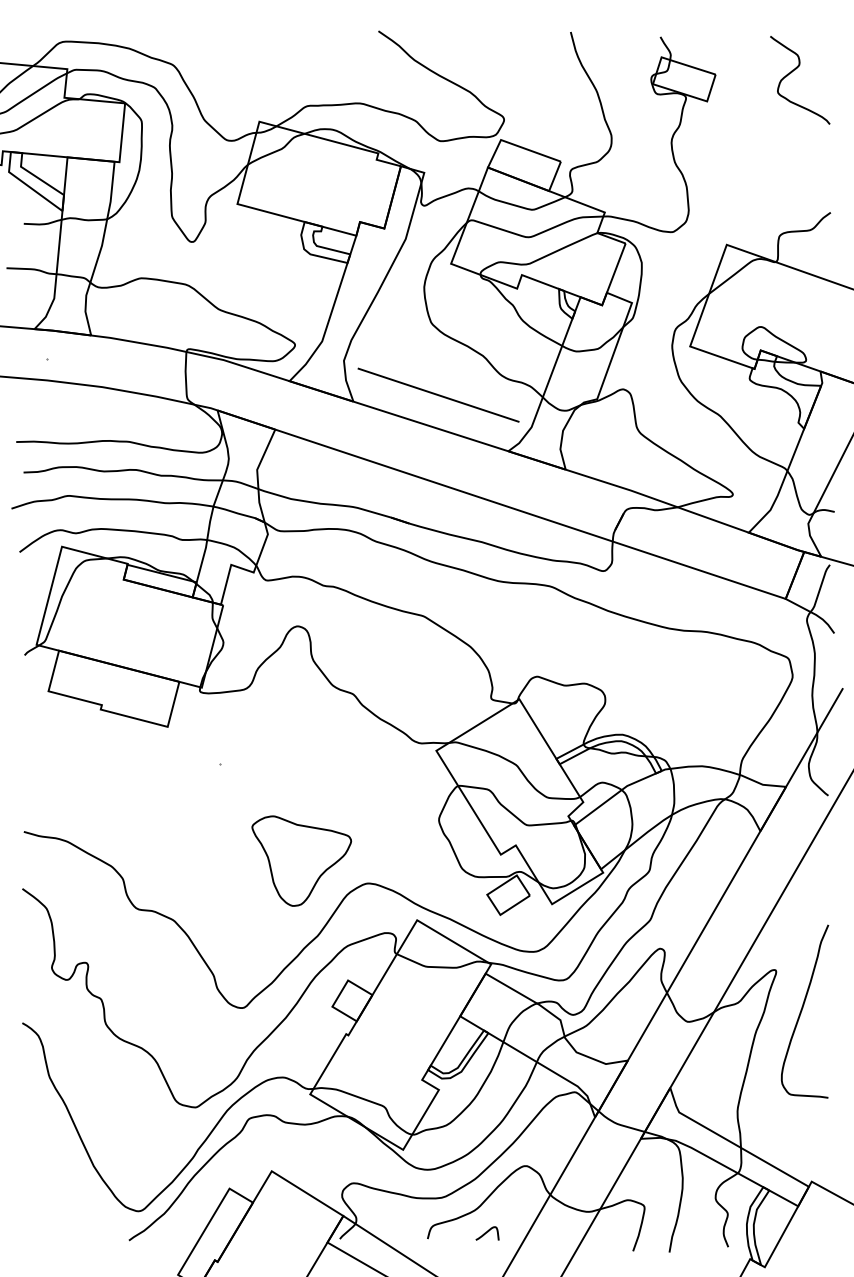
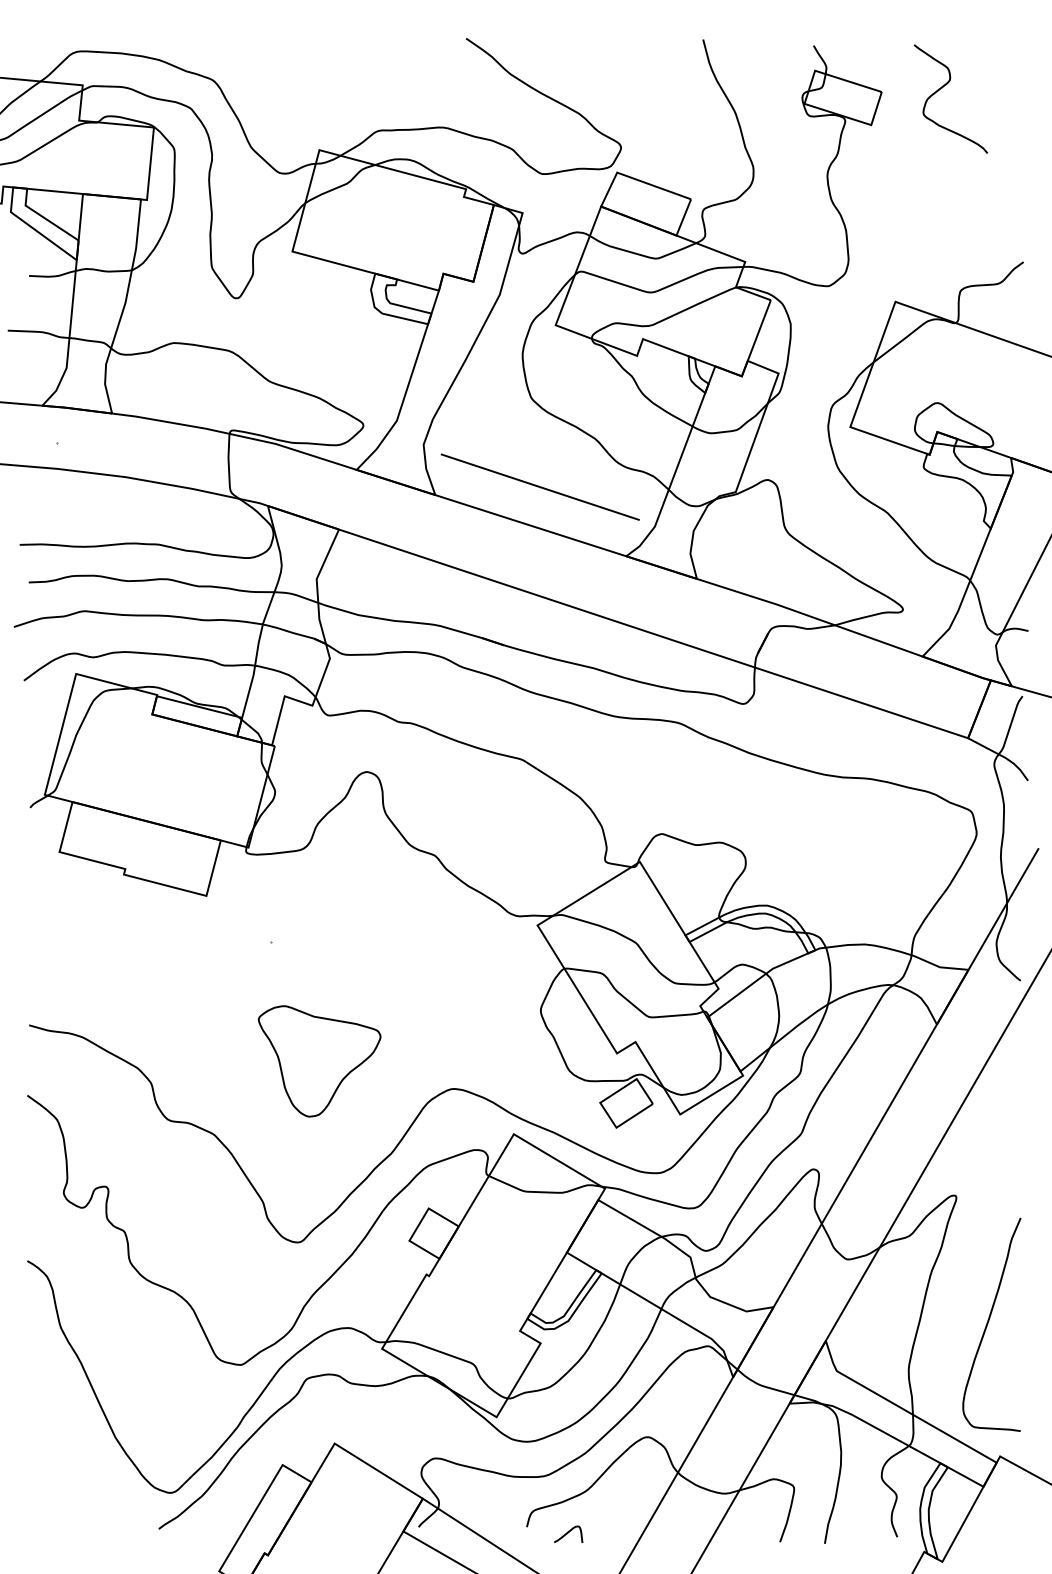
curve: (793, 71) -> (942, 88), moved
part: (301, 861) -> (319, 1061), moved
curve: (802, 1011) -> (988, 1324), moved
curve: (487, 1232) -> (568, 1533), moved

